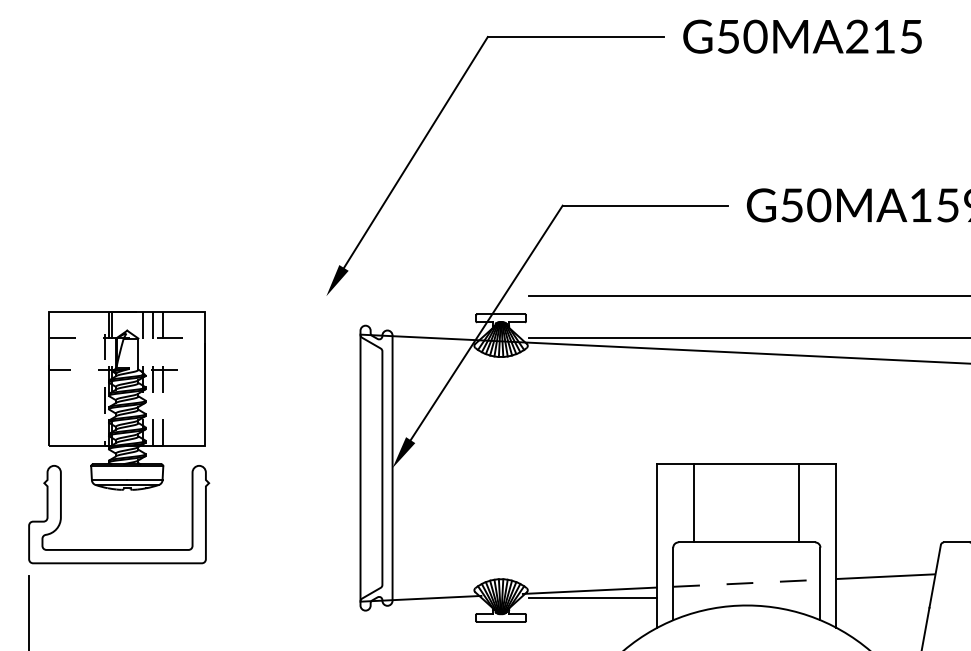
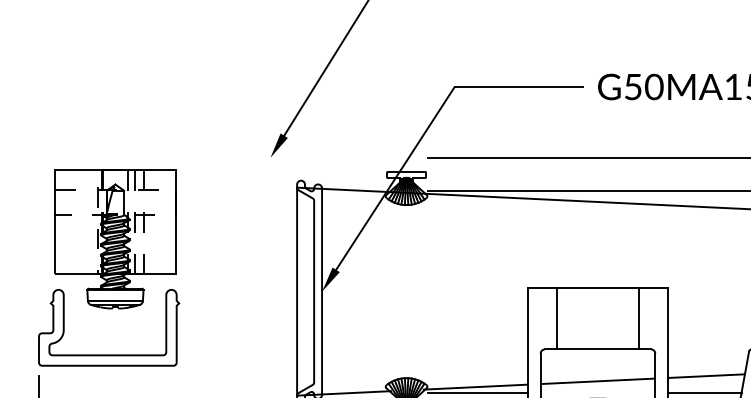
line: (746, 583) -> (597, 381), dashed -> solid
line: (883, 598) -> (704, 393), added

